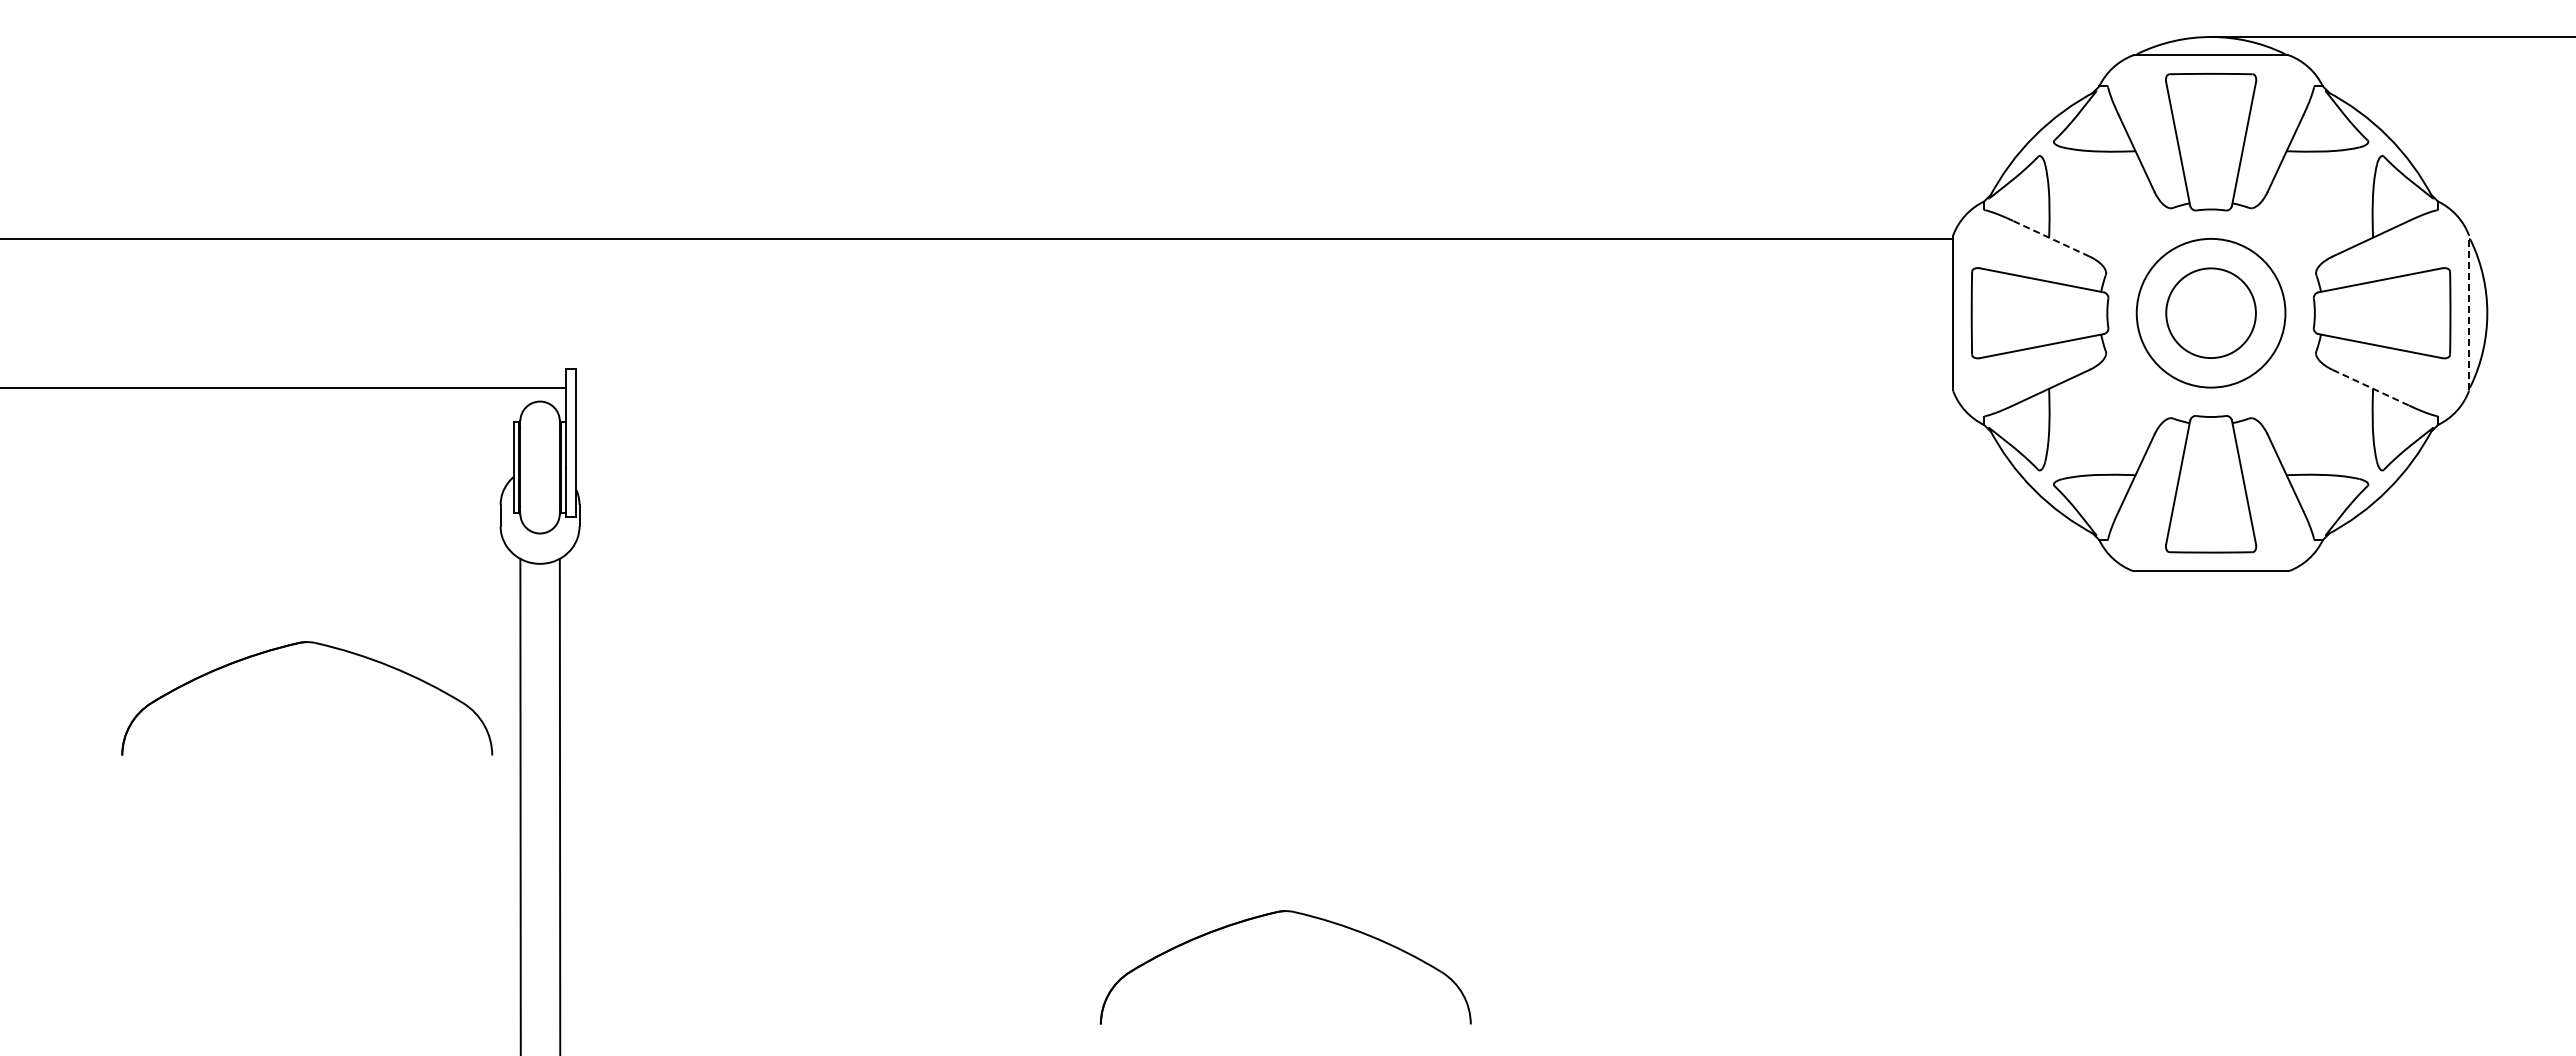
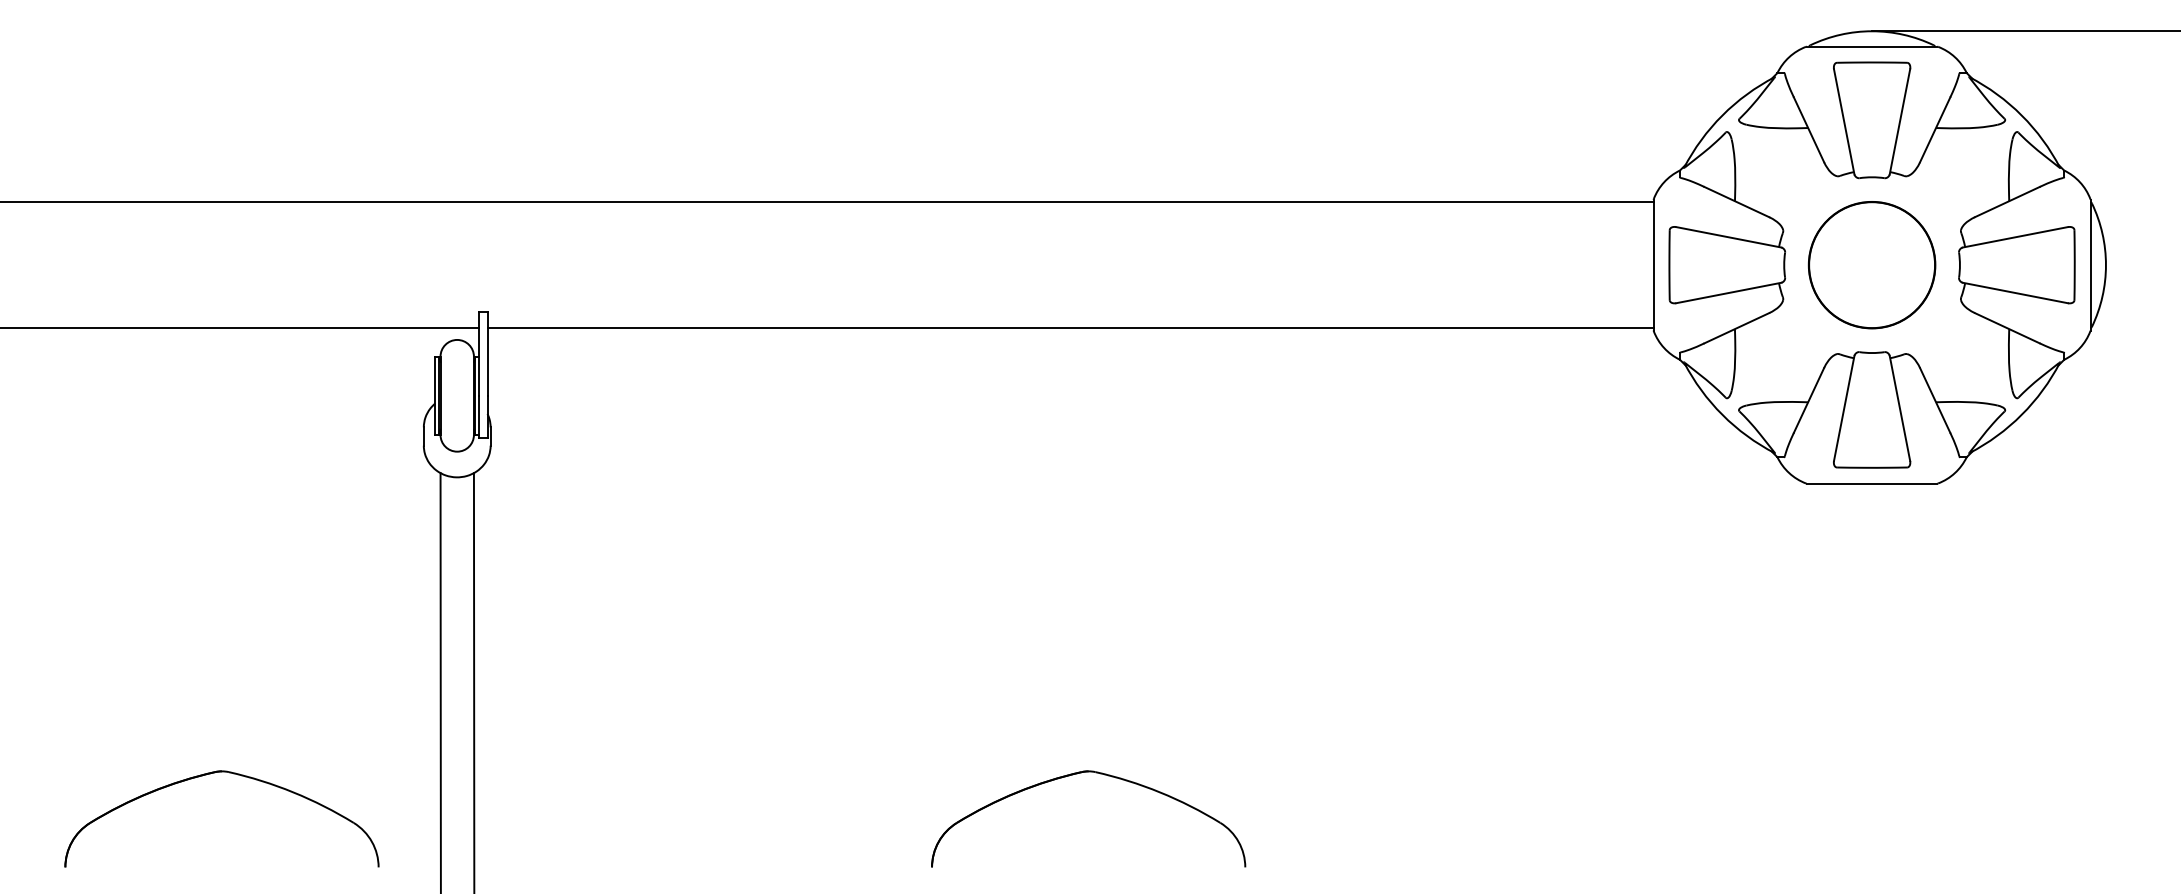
line: (2050, 238) -> (1736, 201), dashed -> solid
circle: (2210, 312) -> (1871, 264), size x1.67
line: (2469, 312) -> (2090, 264), dashed -> solid
line: (1264, 387) -> (1070, 328), added
line: (2371, 387) -> (2007, 328), dashed -> solid
part: (320, 645) -> (233, 774), moved

